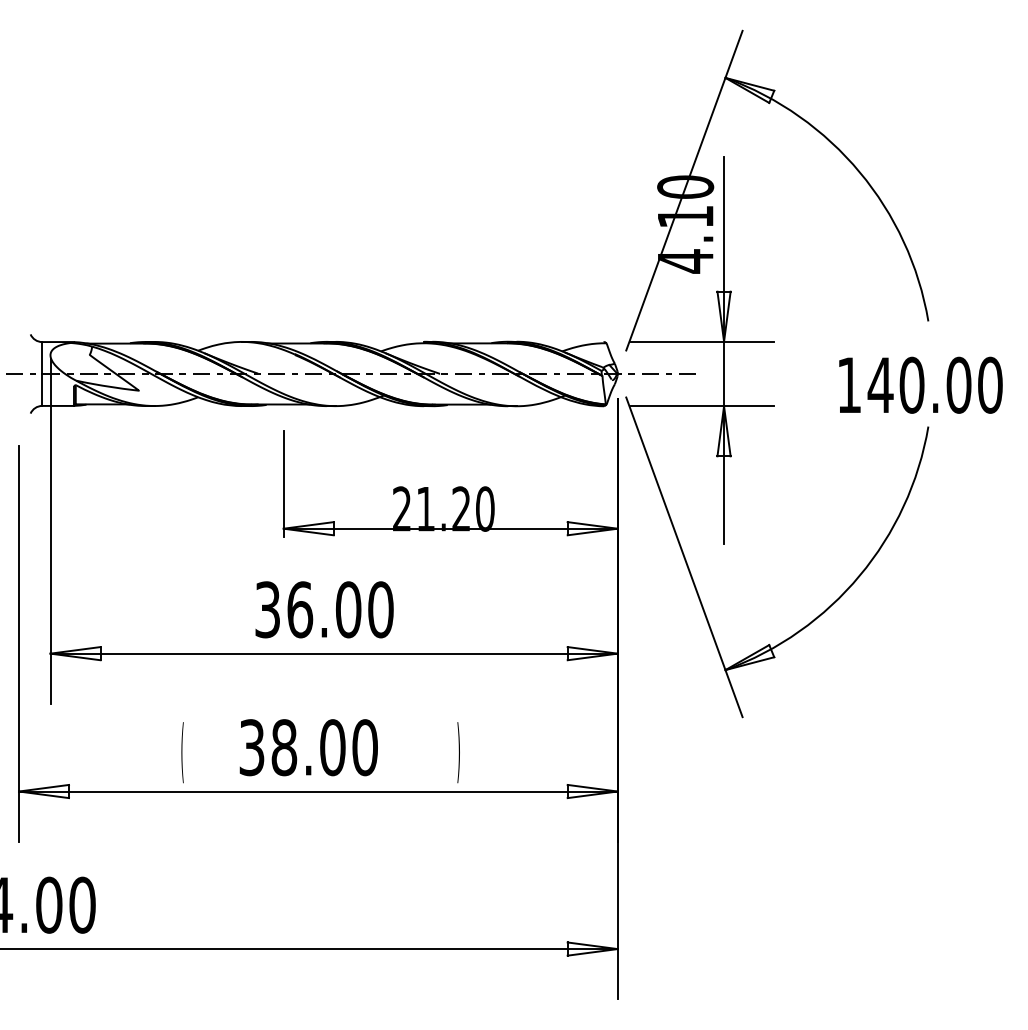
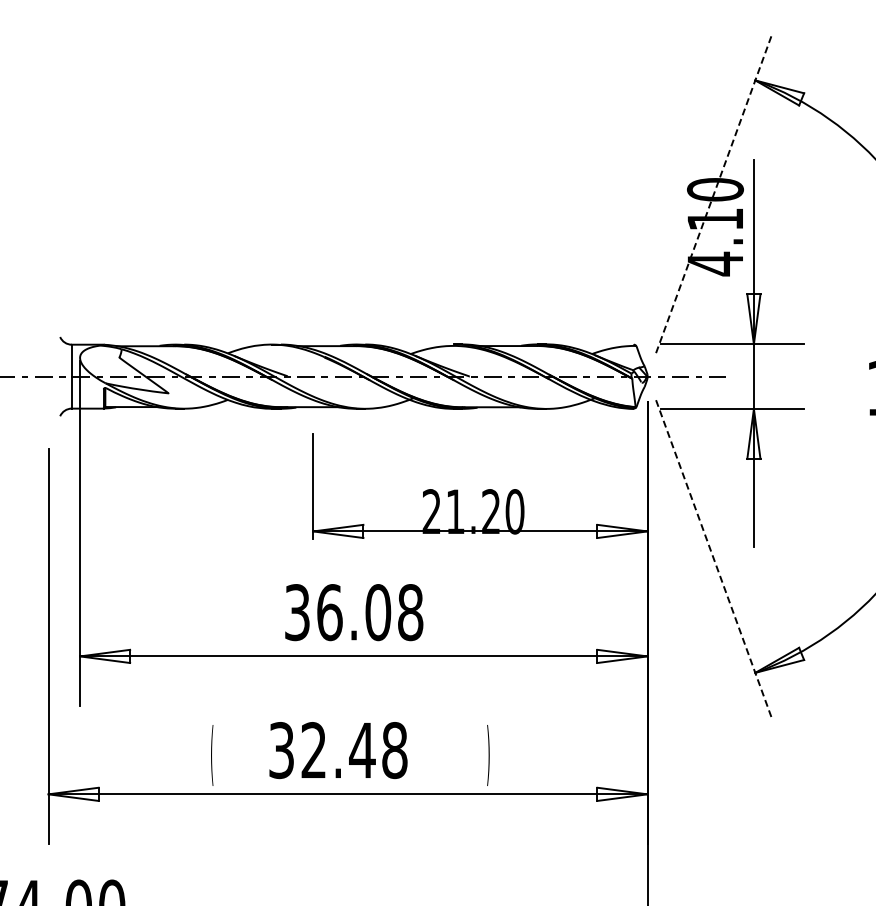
line: (684, 190) -> (714, 193), solid -> dashed
line: (684, 557) -> (714, 560), solid -> dashed
text: (380, 609) -> (410, 612), 36.00 -> 36.08
text: (324, 747) -> (354, 750), 38.00 -> 32.48

